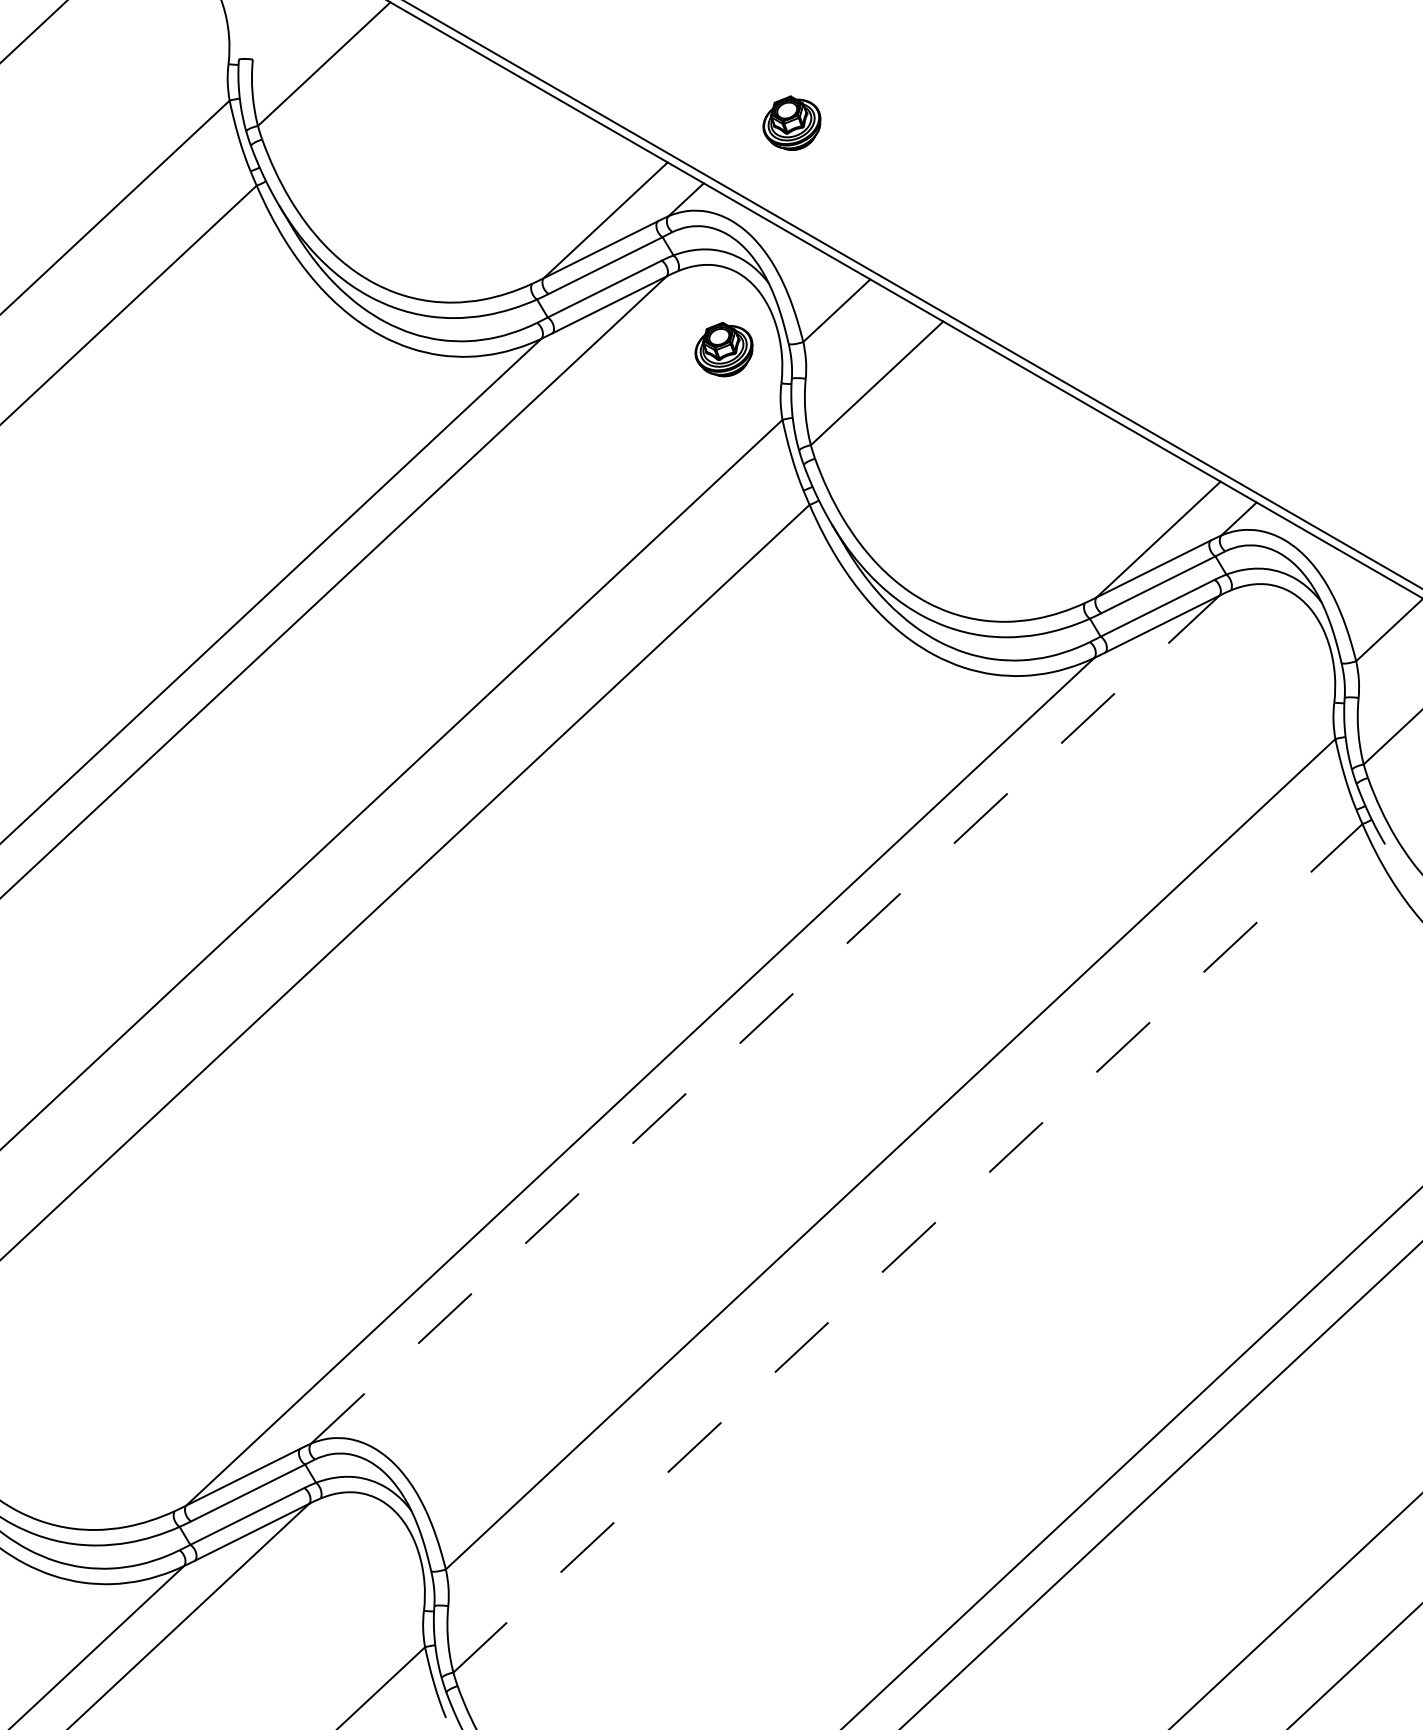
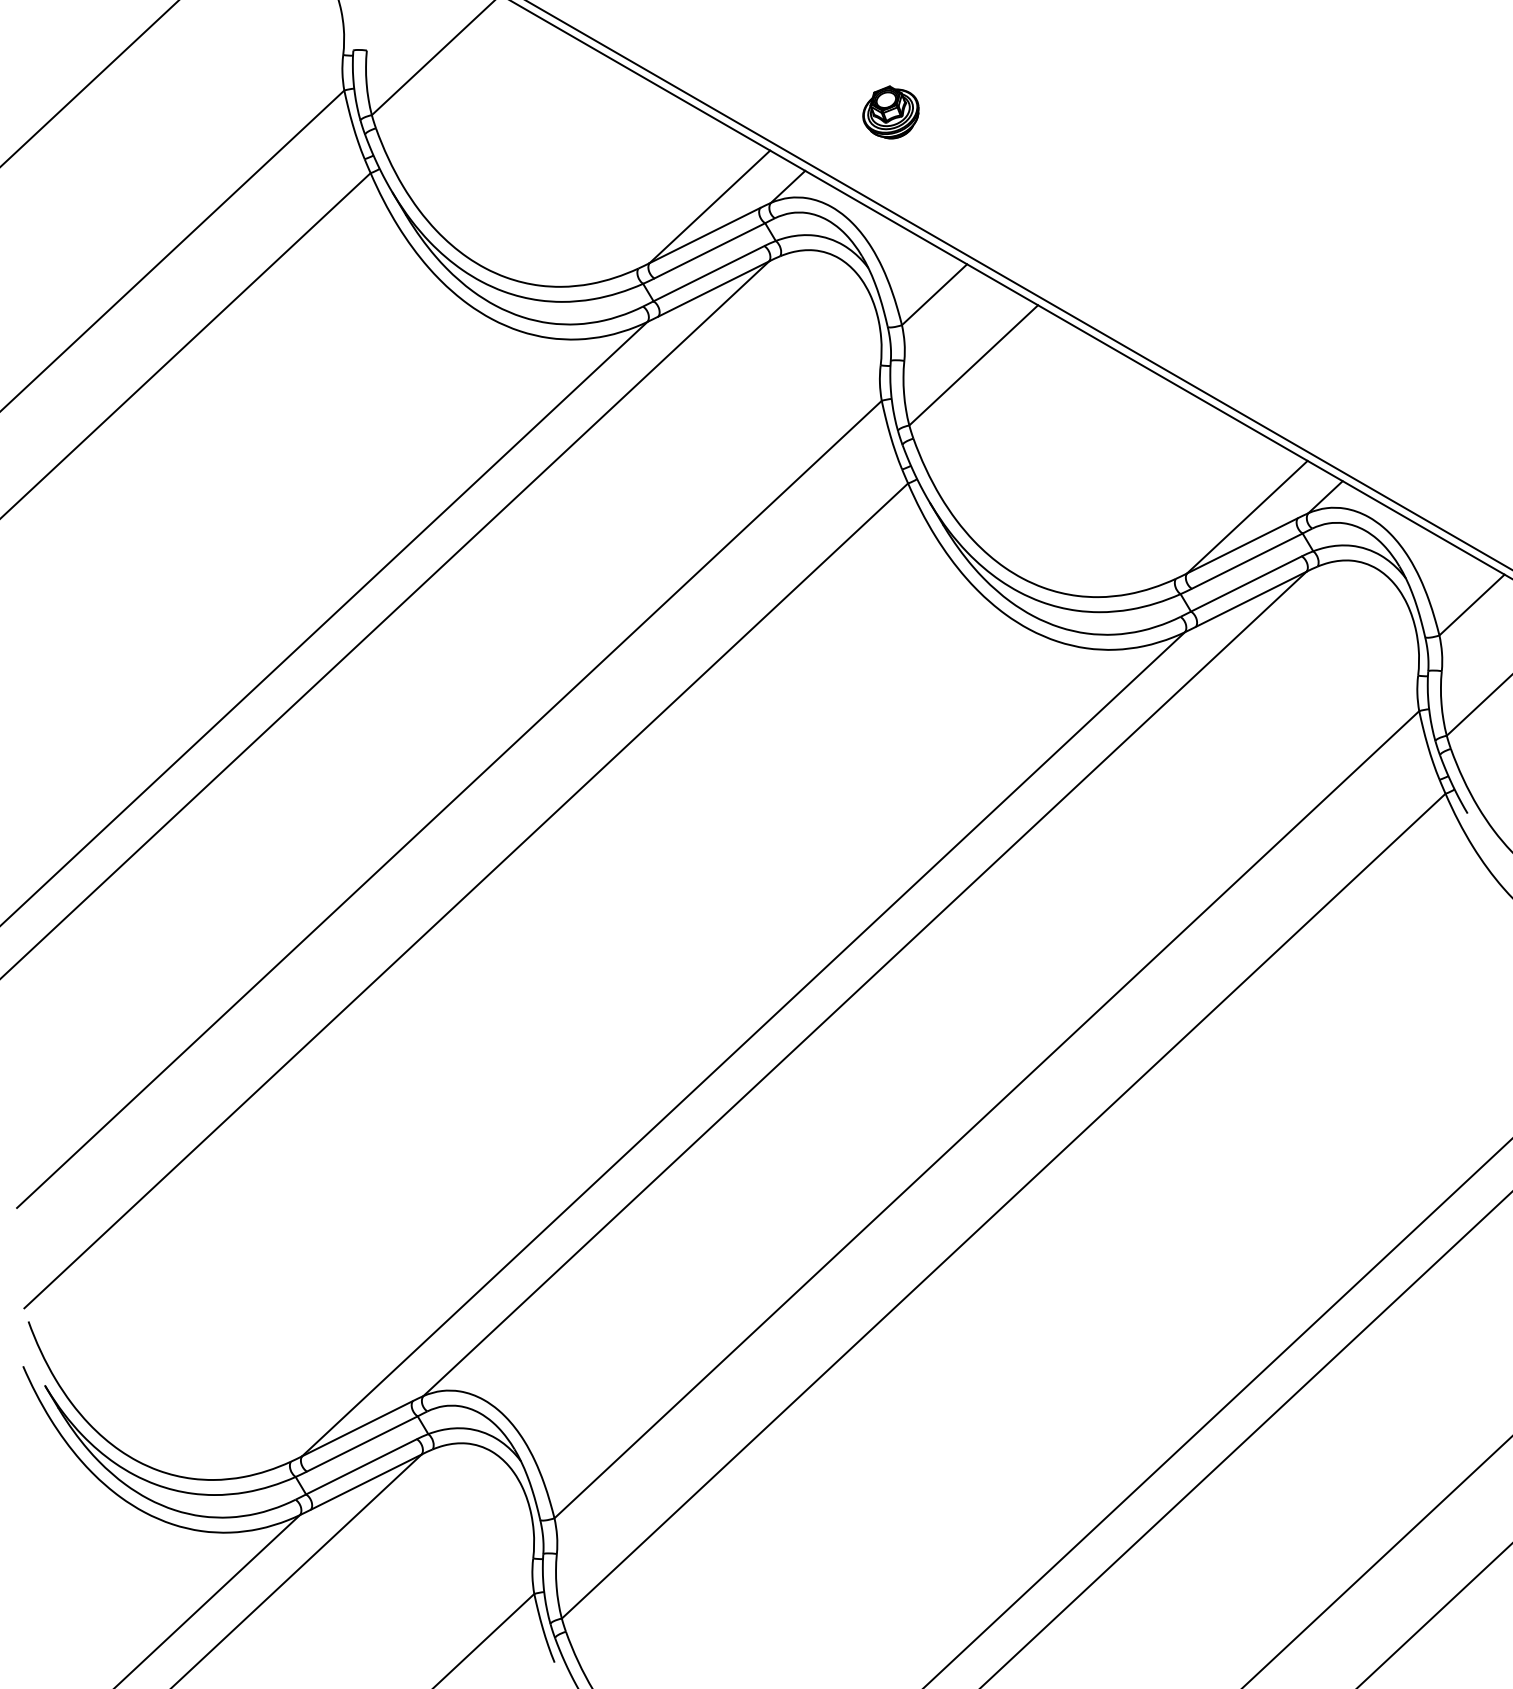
part: (723, 349) -> (824, 332), removed
line: (765, 1019) -> (865, 983), dashed -> solid
line: (908, 1247) -> (1004, 1205), dashed -> solid

